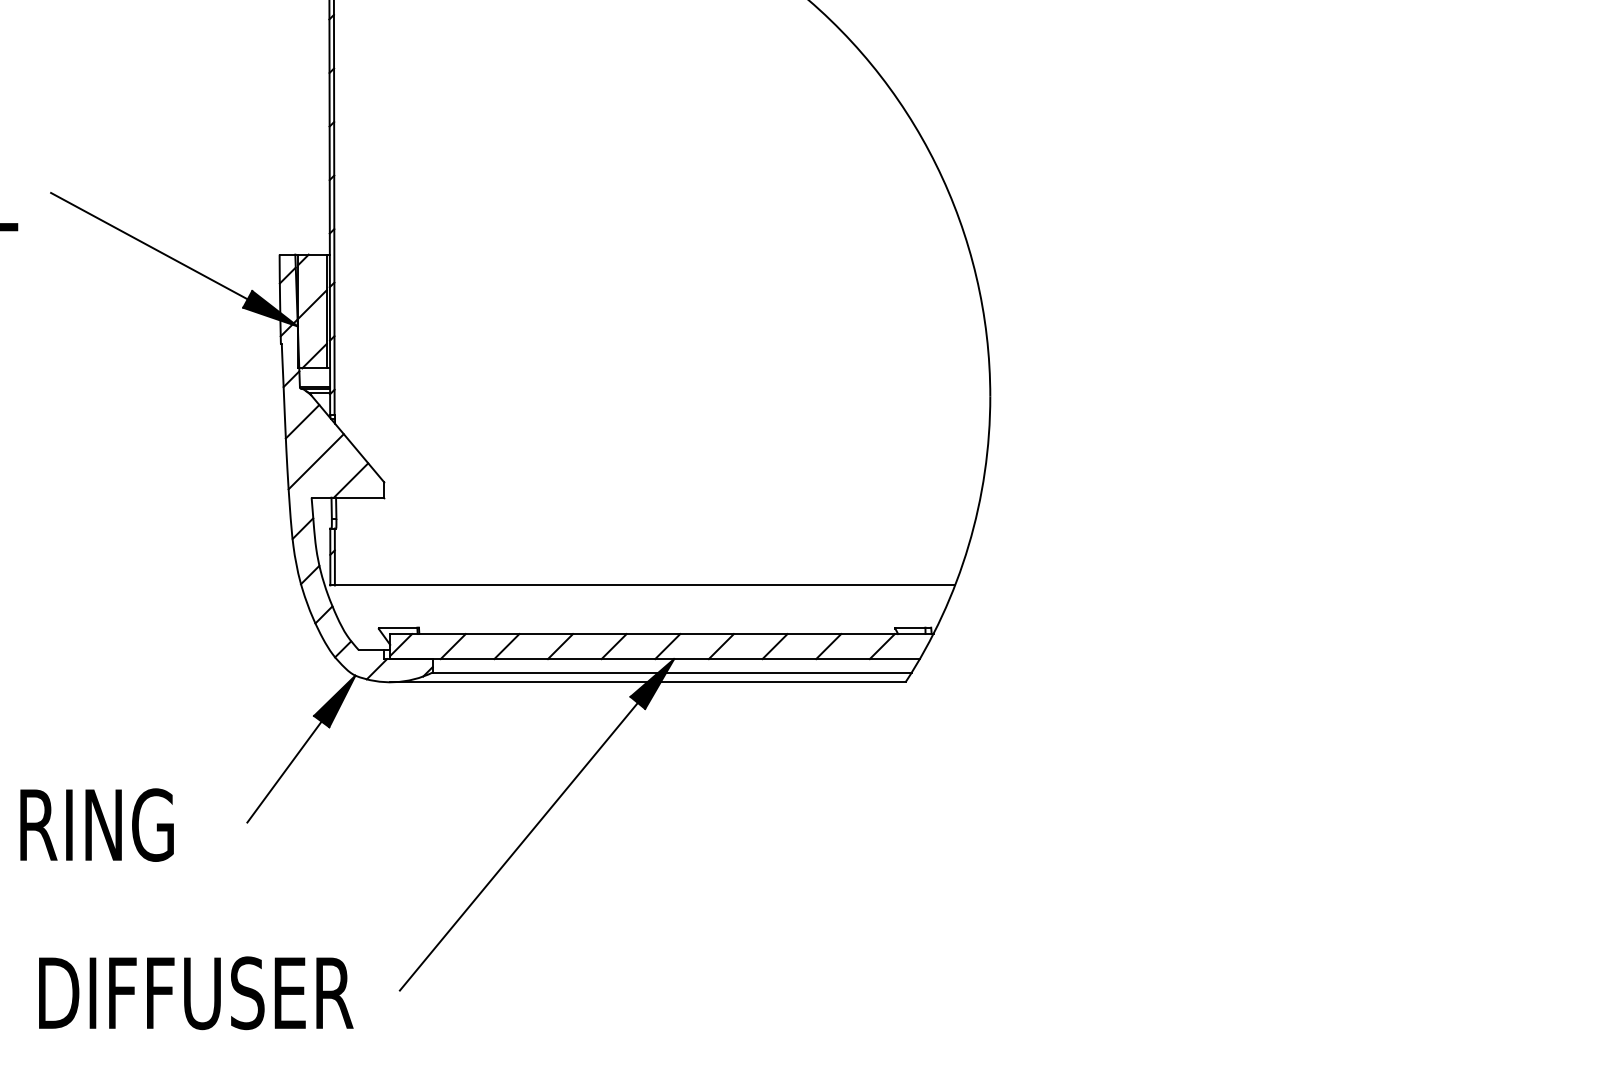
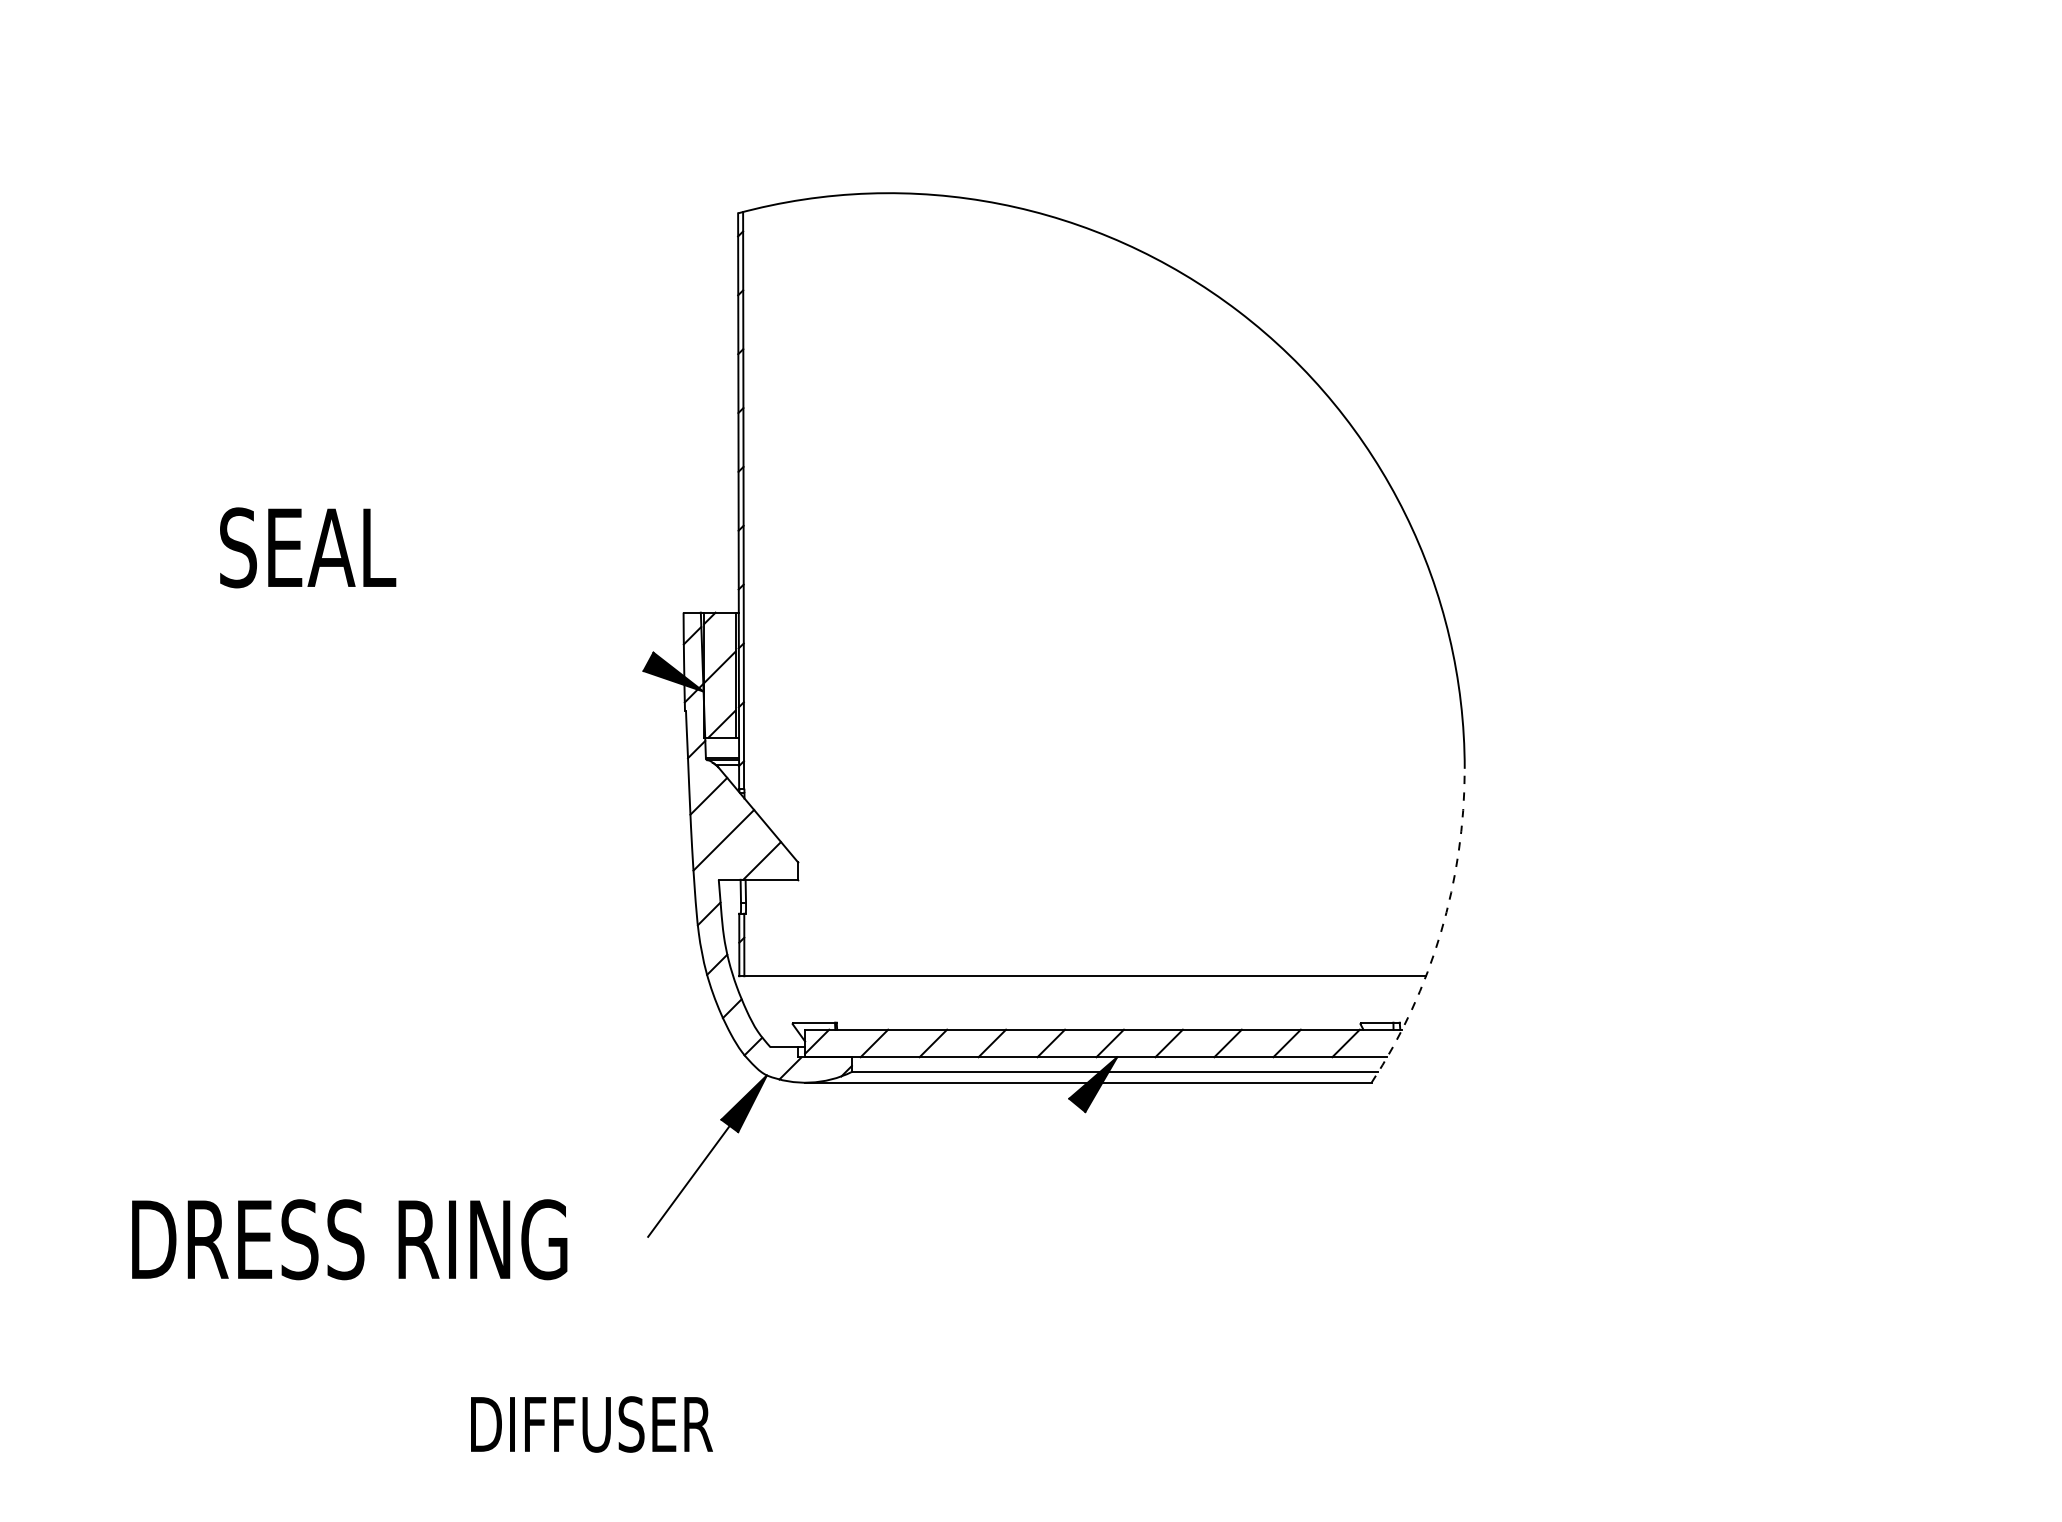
line: (149, 245) -> (540, 602), removed
arc: (968, 545) -> (1440, 932), solid -> dashed
line: (518, 846) -> (946, 1263), removed
part: (195, 993) -> (591, 1424), size x0.7

